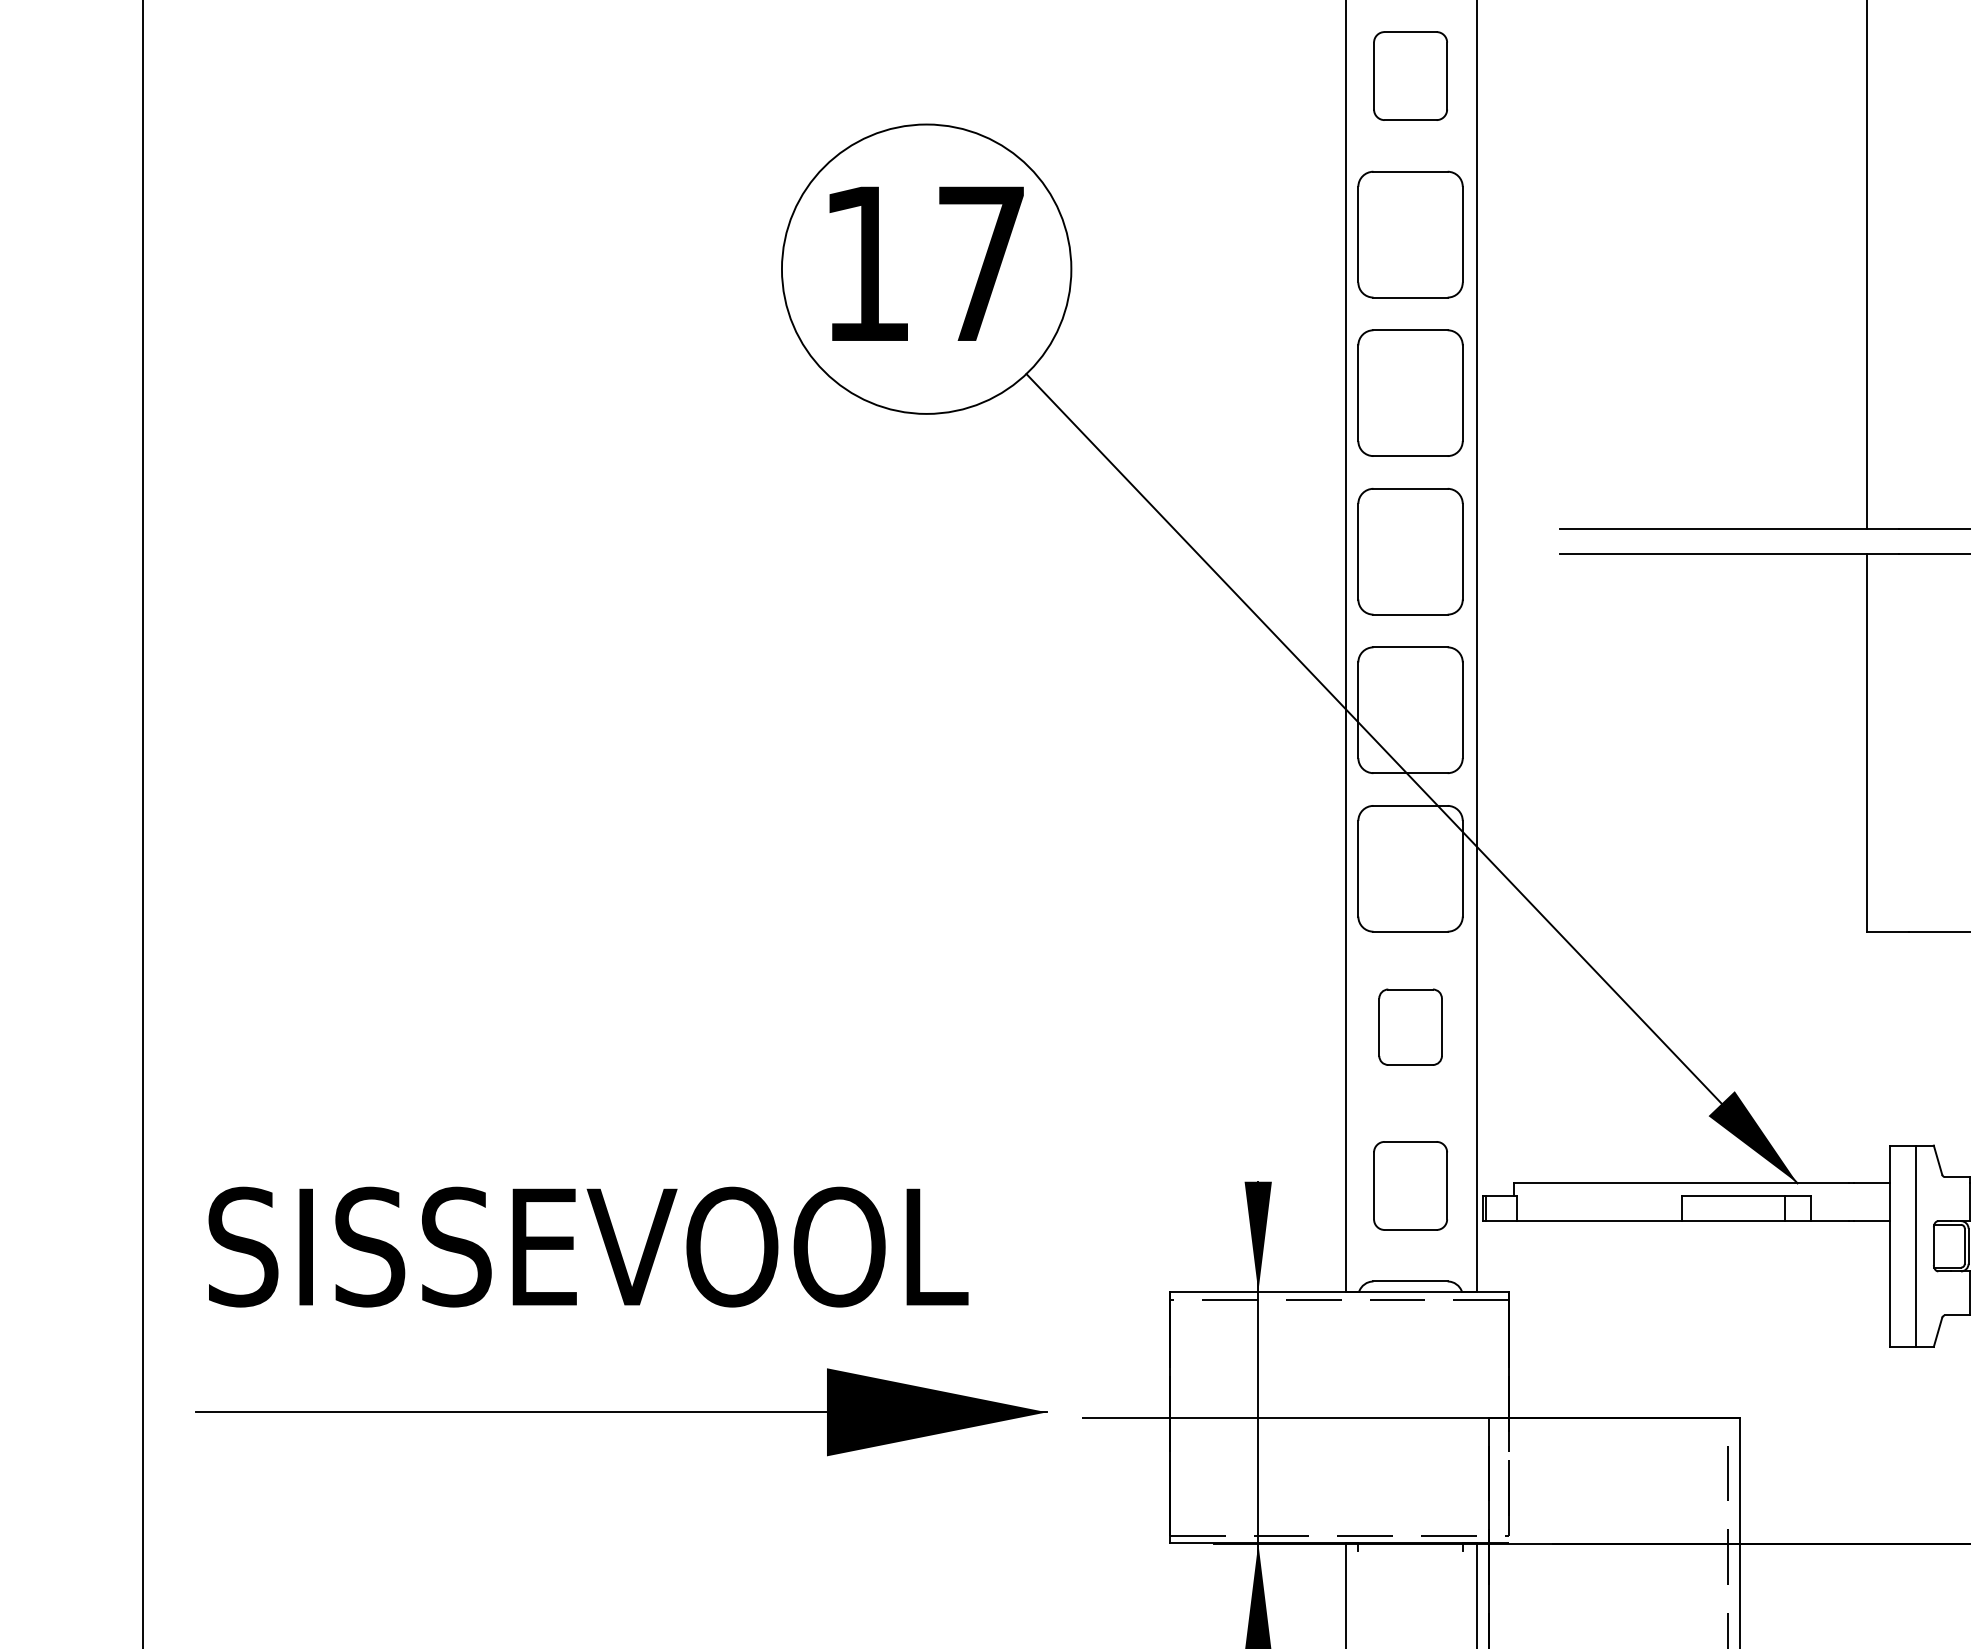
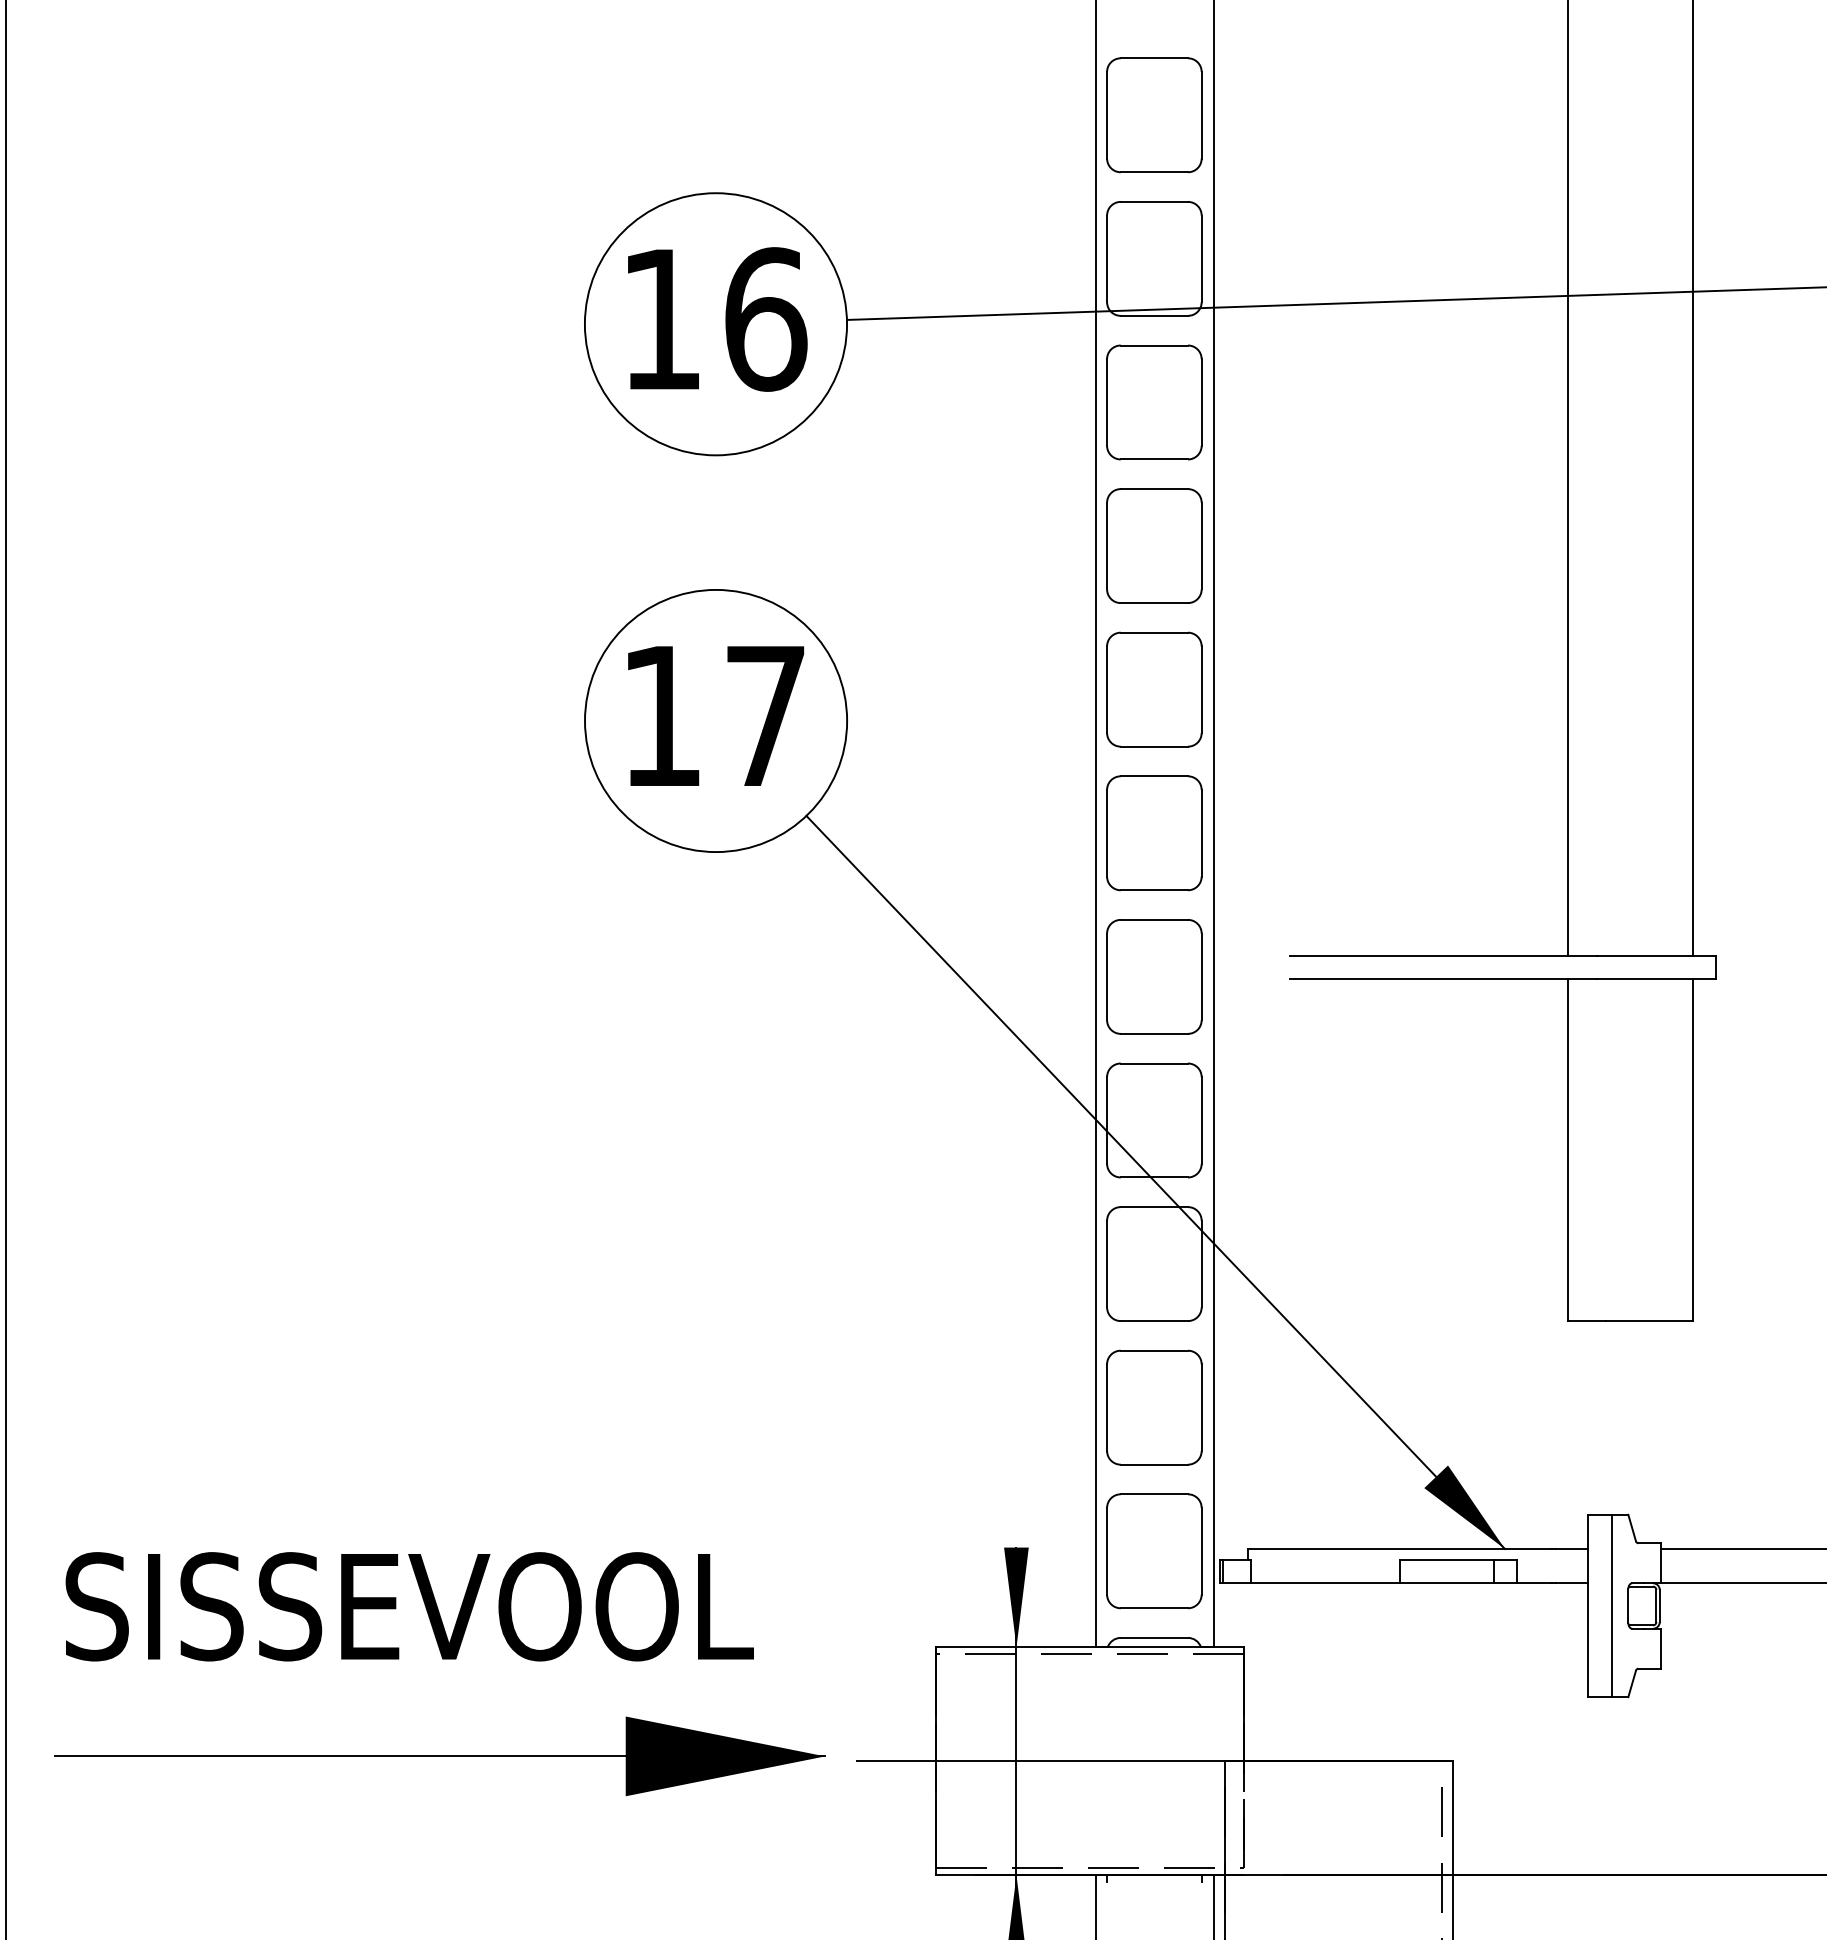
part: (1410, 75) -> (1154, 545), size x1.43
part: (1410, 1027) -> (1154, 1407), size x1.67
part: (1410, 1186) -> (1154, 1551), size x1.43

